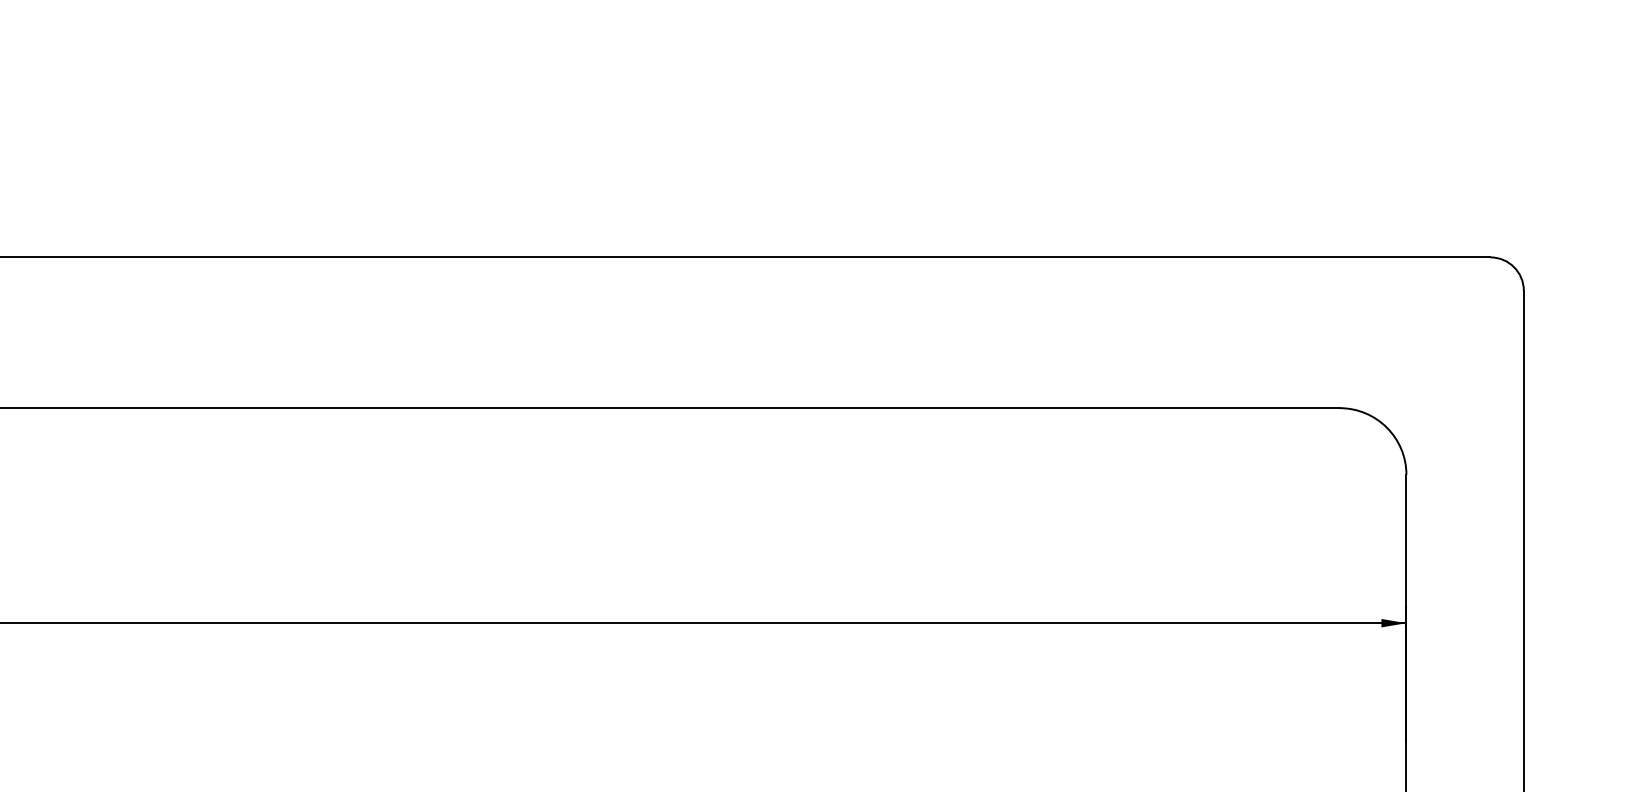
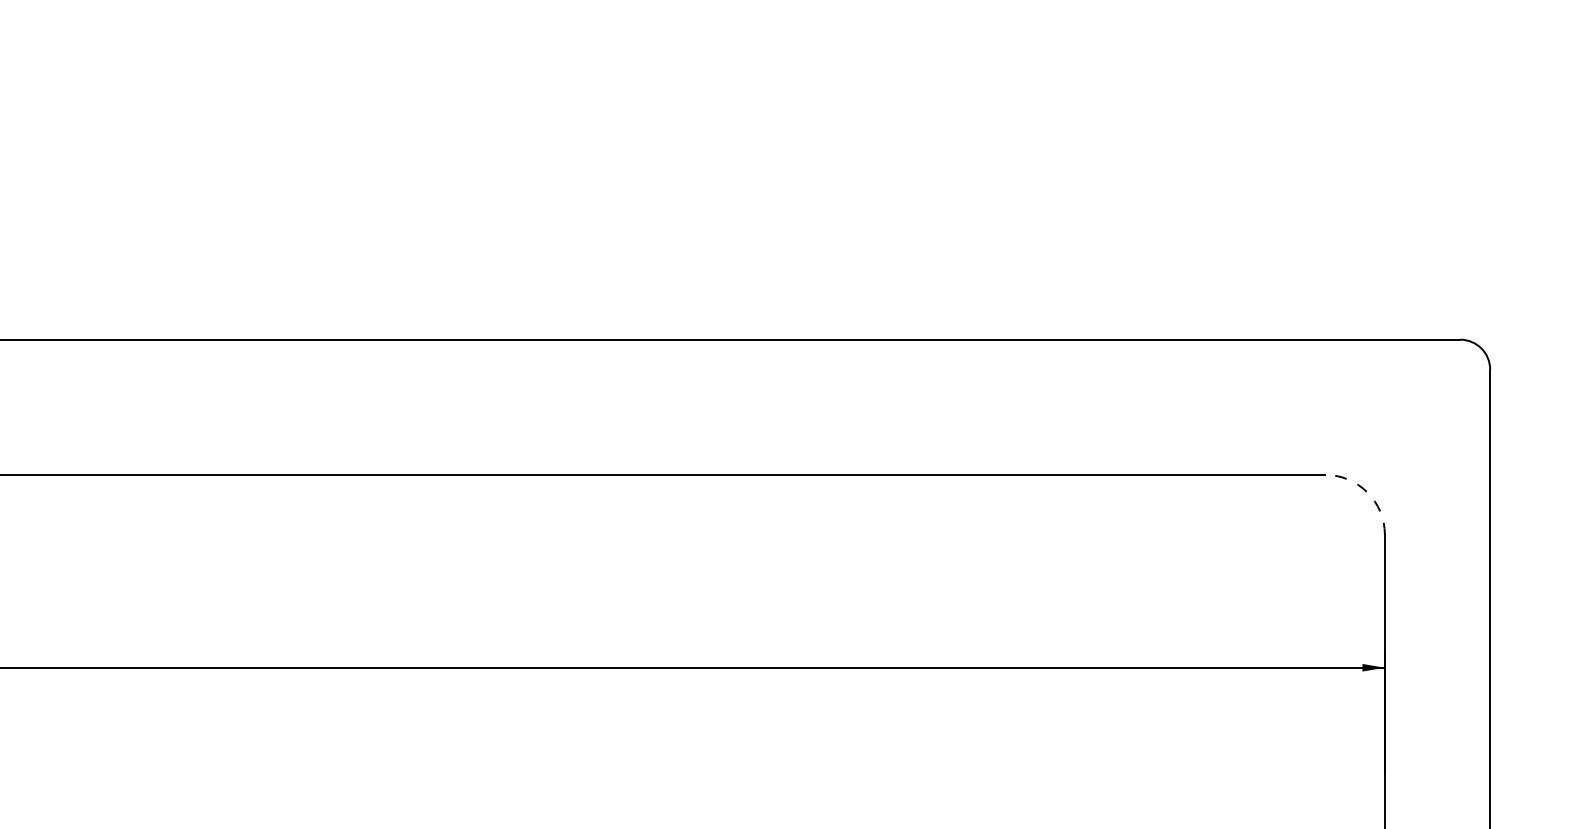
arc: (1387, 427) -> (1367, 492), solid -> dashed

